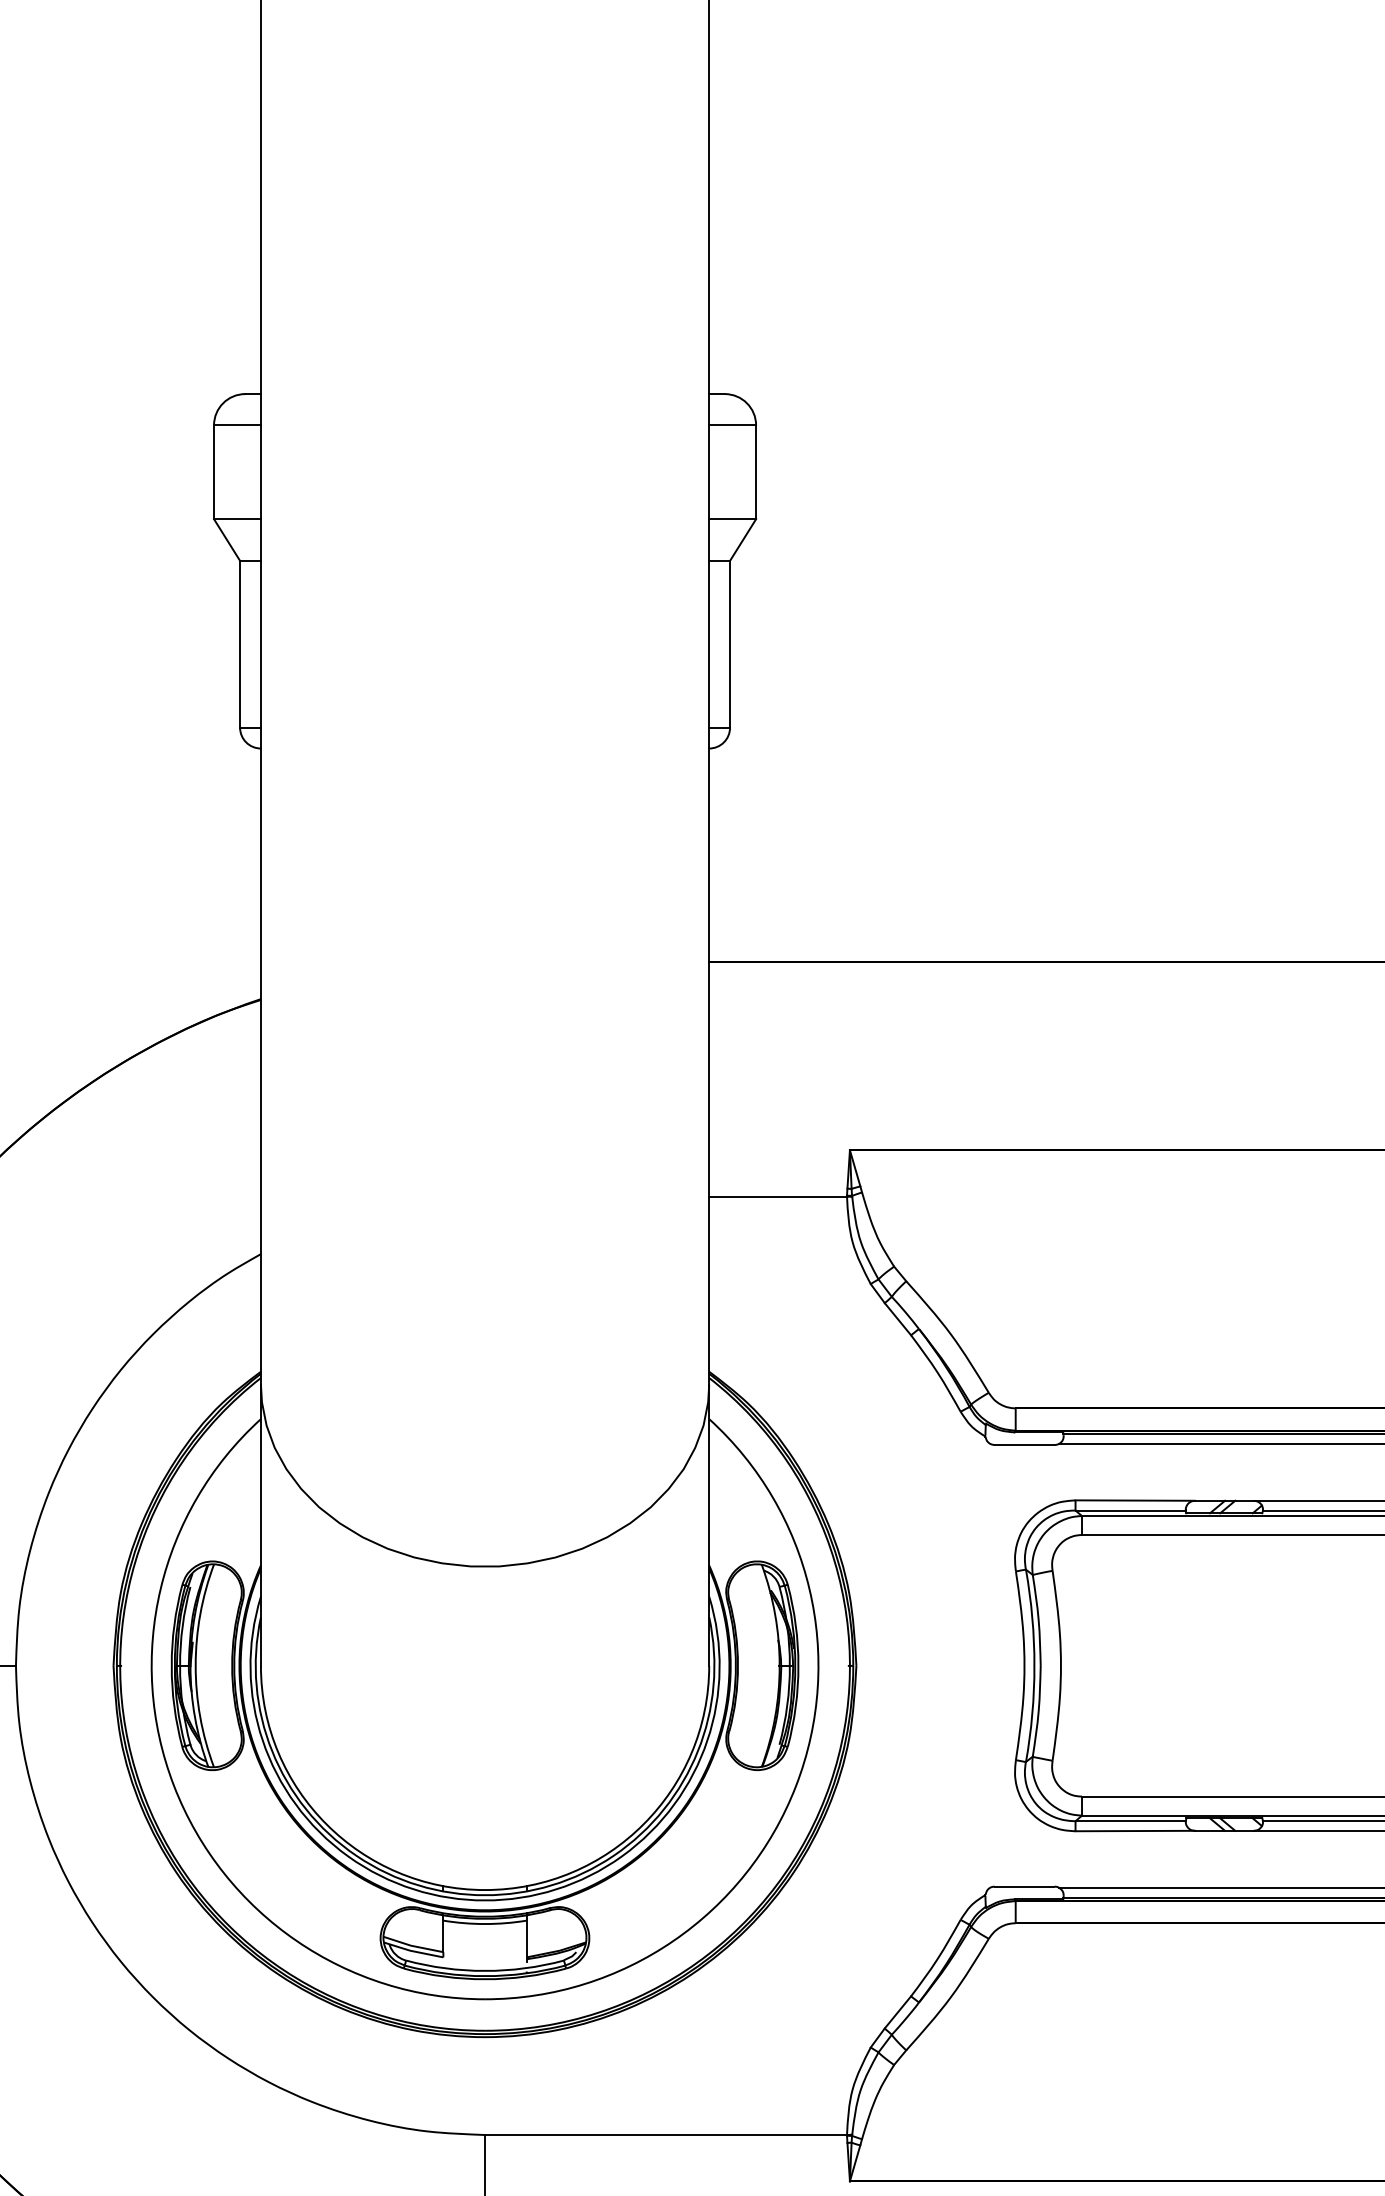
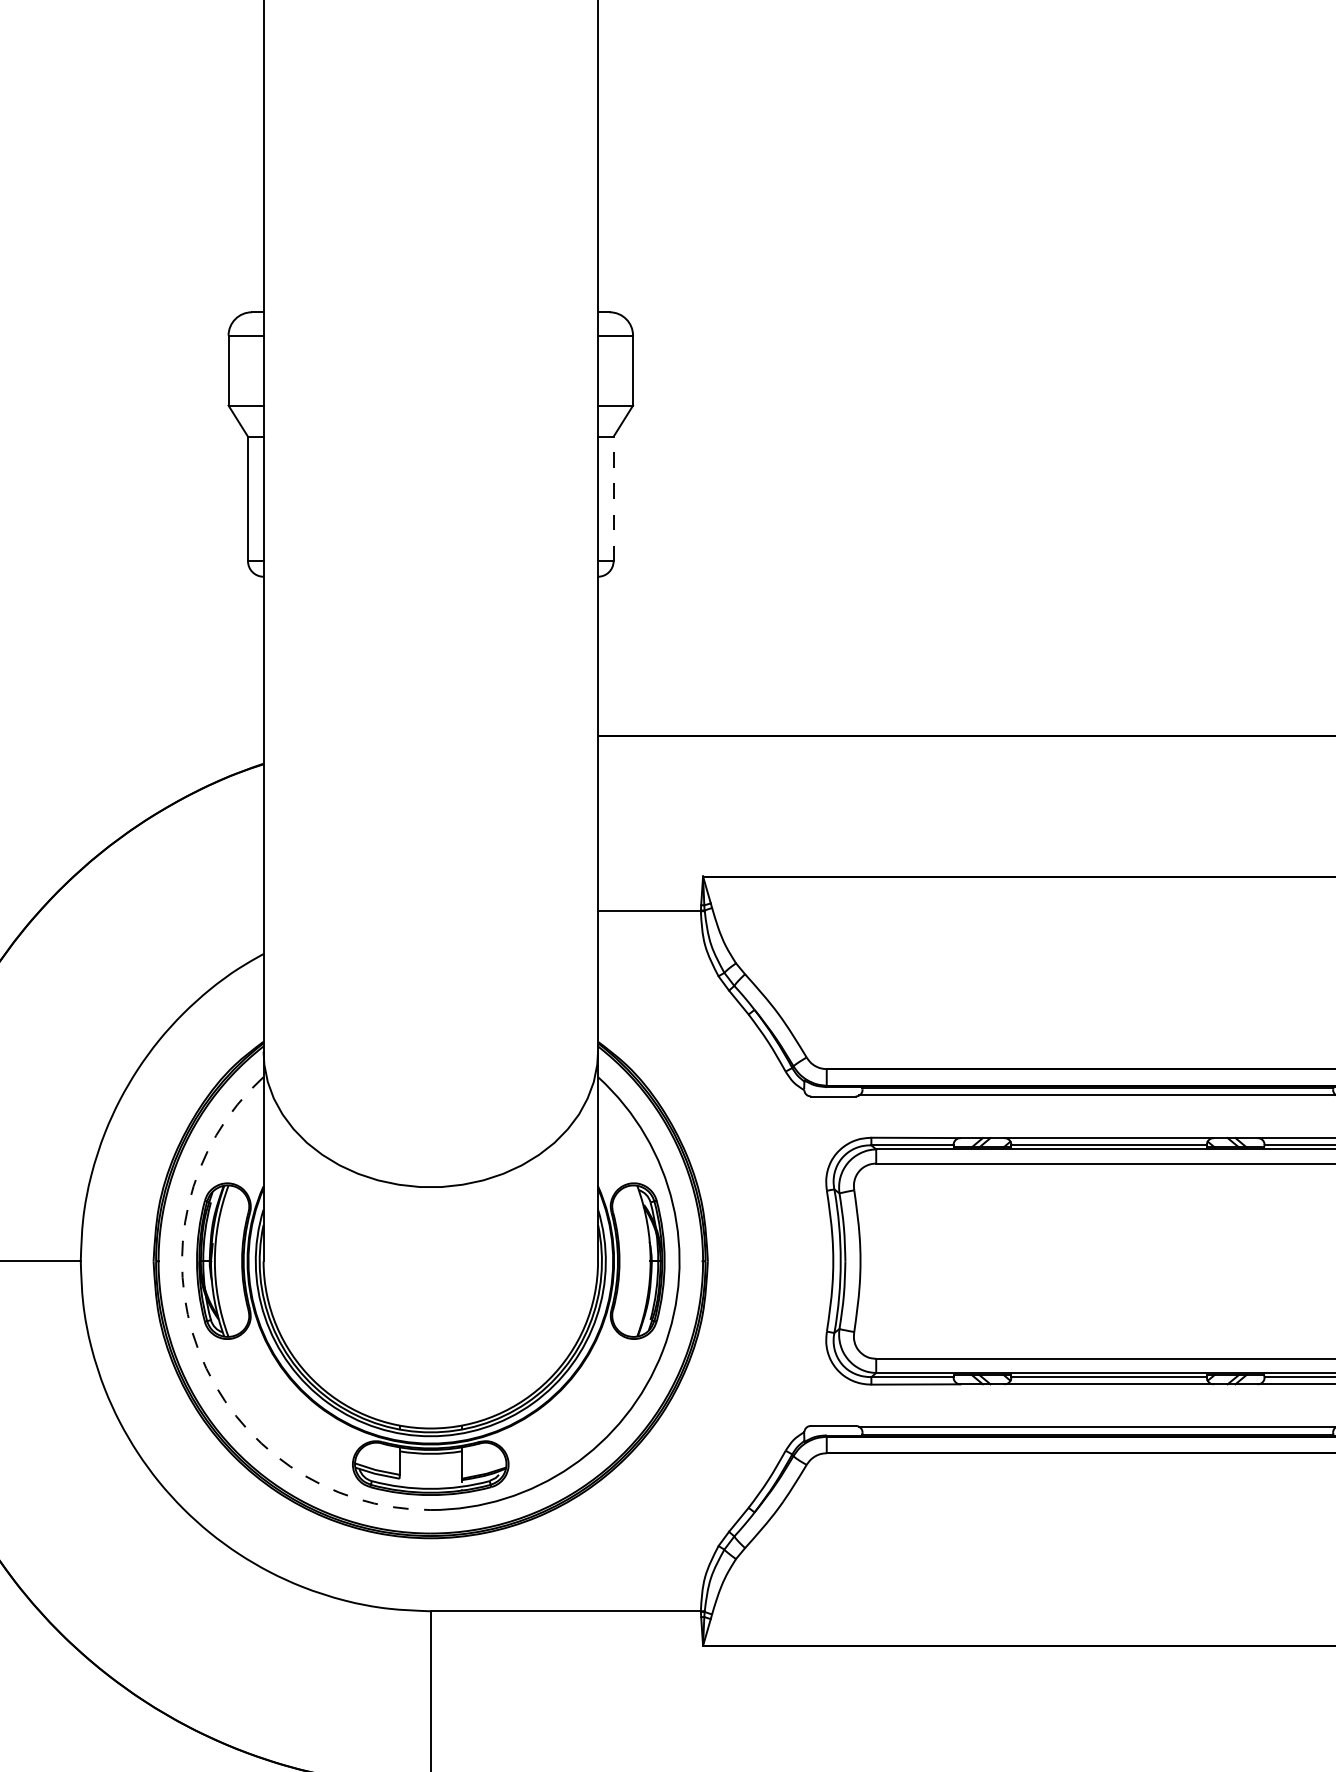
line: (729, 643) -> (613, 498), solid -> dashed
arc: (173, 1785) -> (198, 1350), solid -> dashed

